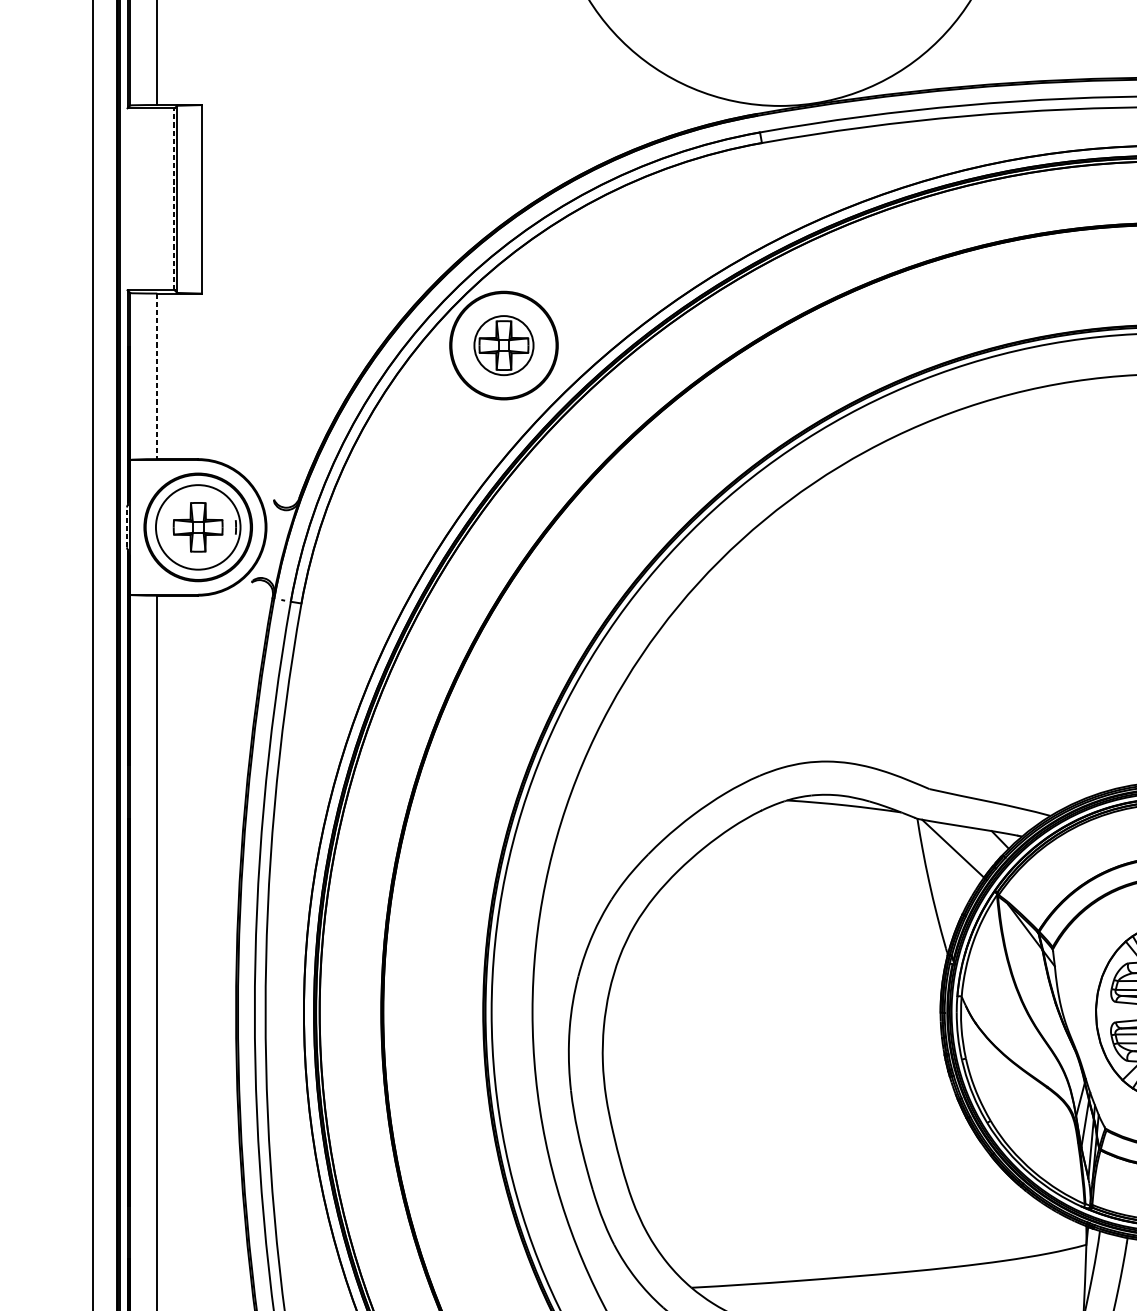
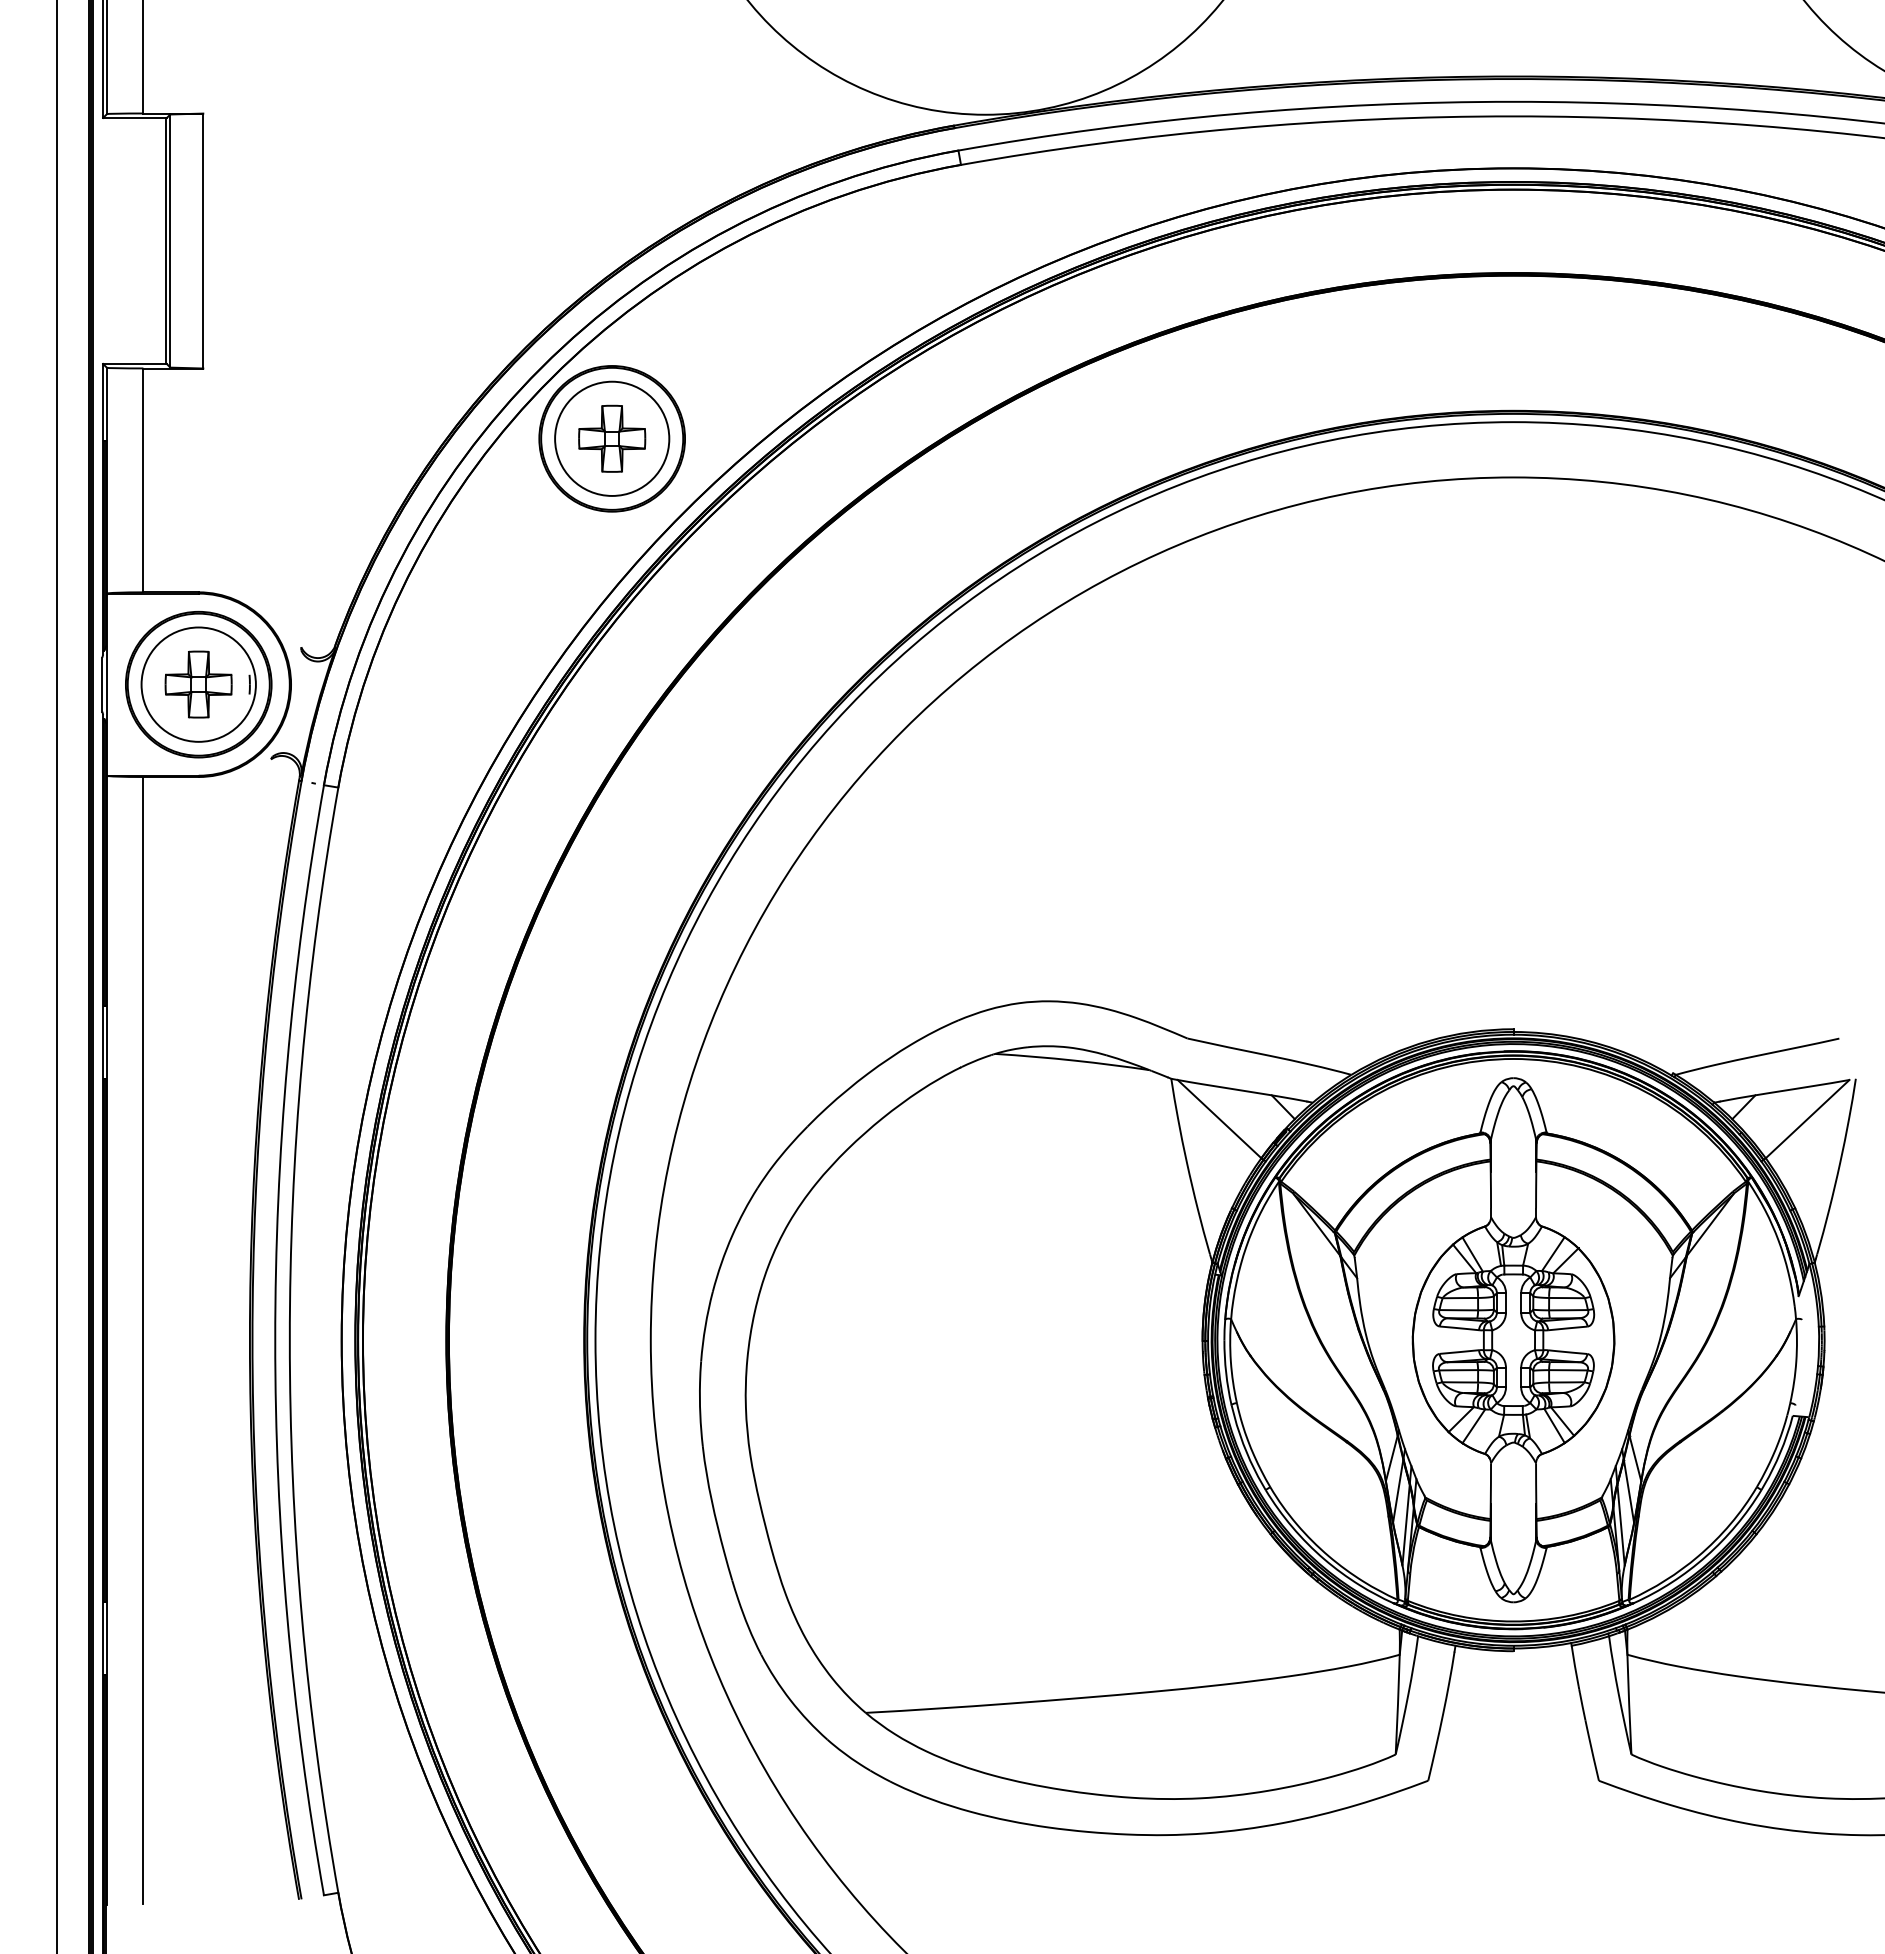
line: (173, 198) -> (165, 240), dashed -> solid
circle: (504, 345) -> (612, 438), size x1.43
line: (157, 376) -> (143, 480), dashed -> solid
line: (127, 527) -> (102, 684), dashed -> solid

